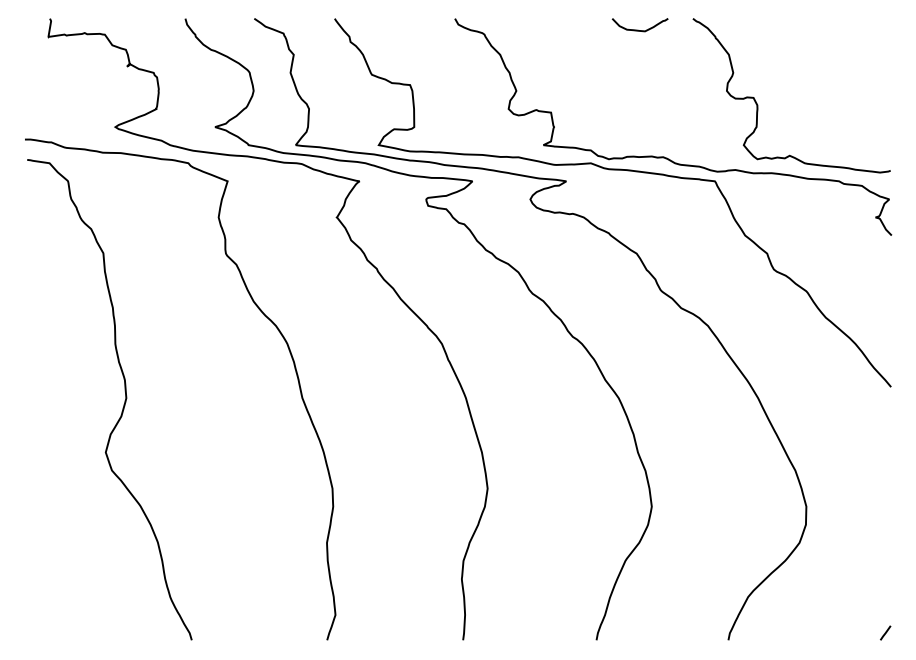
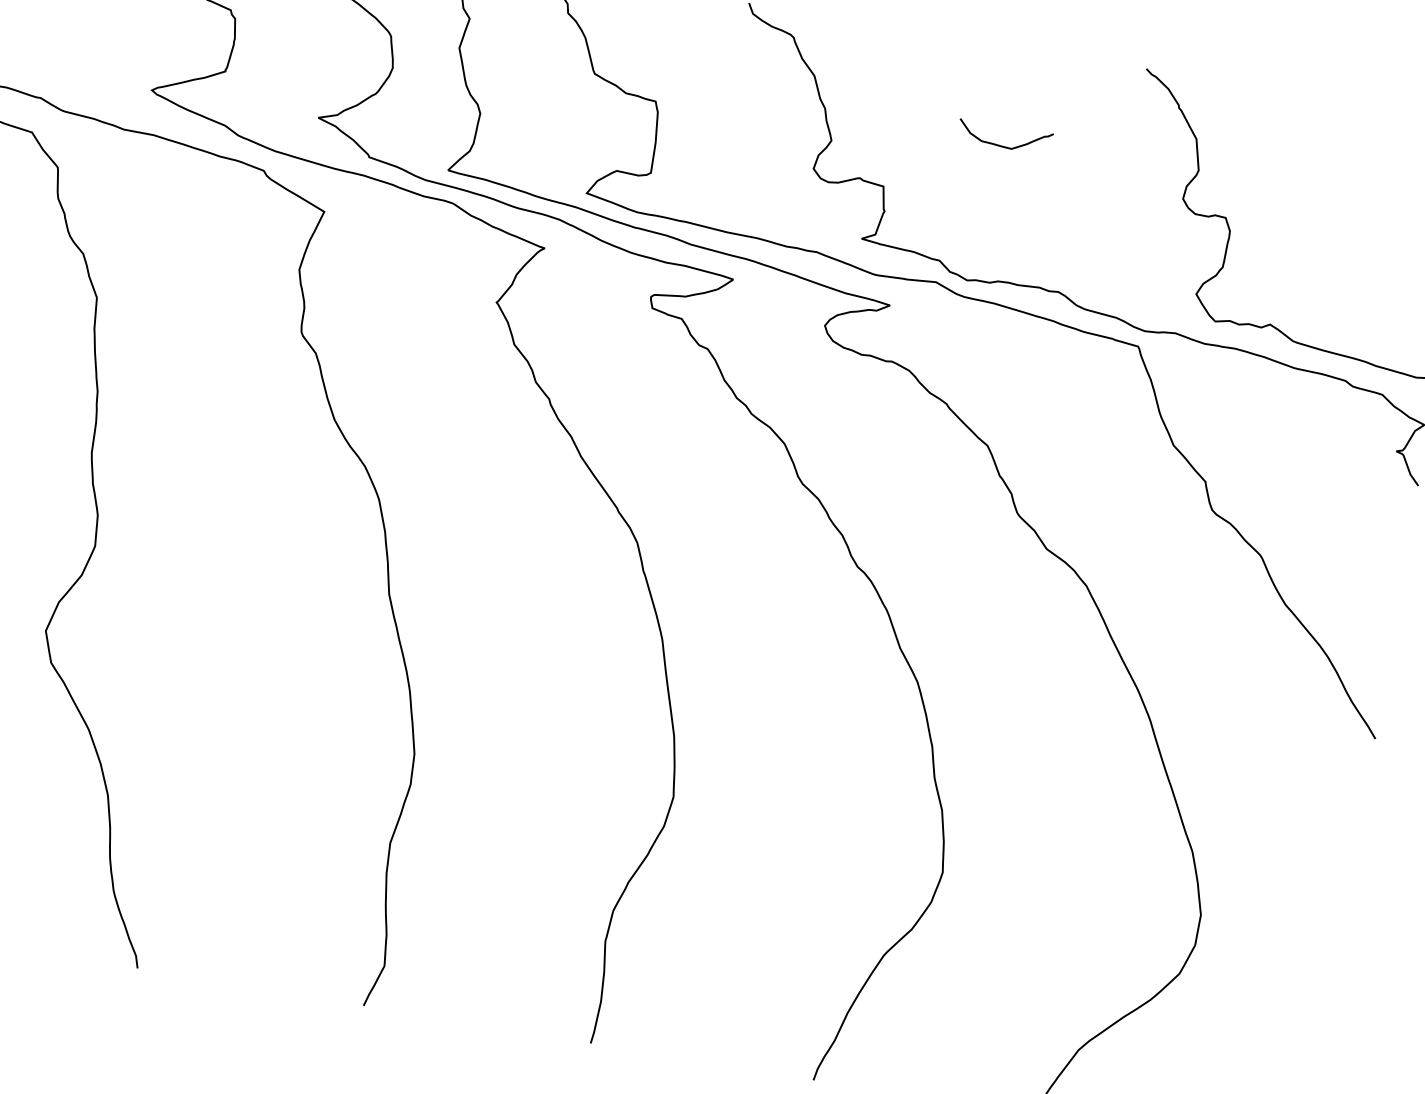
curve: (638, 29) -> (1001, 143), moved

